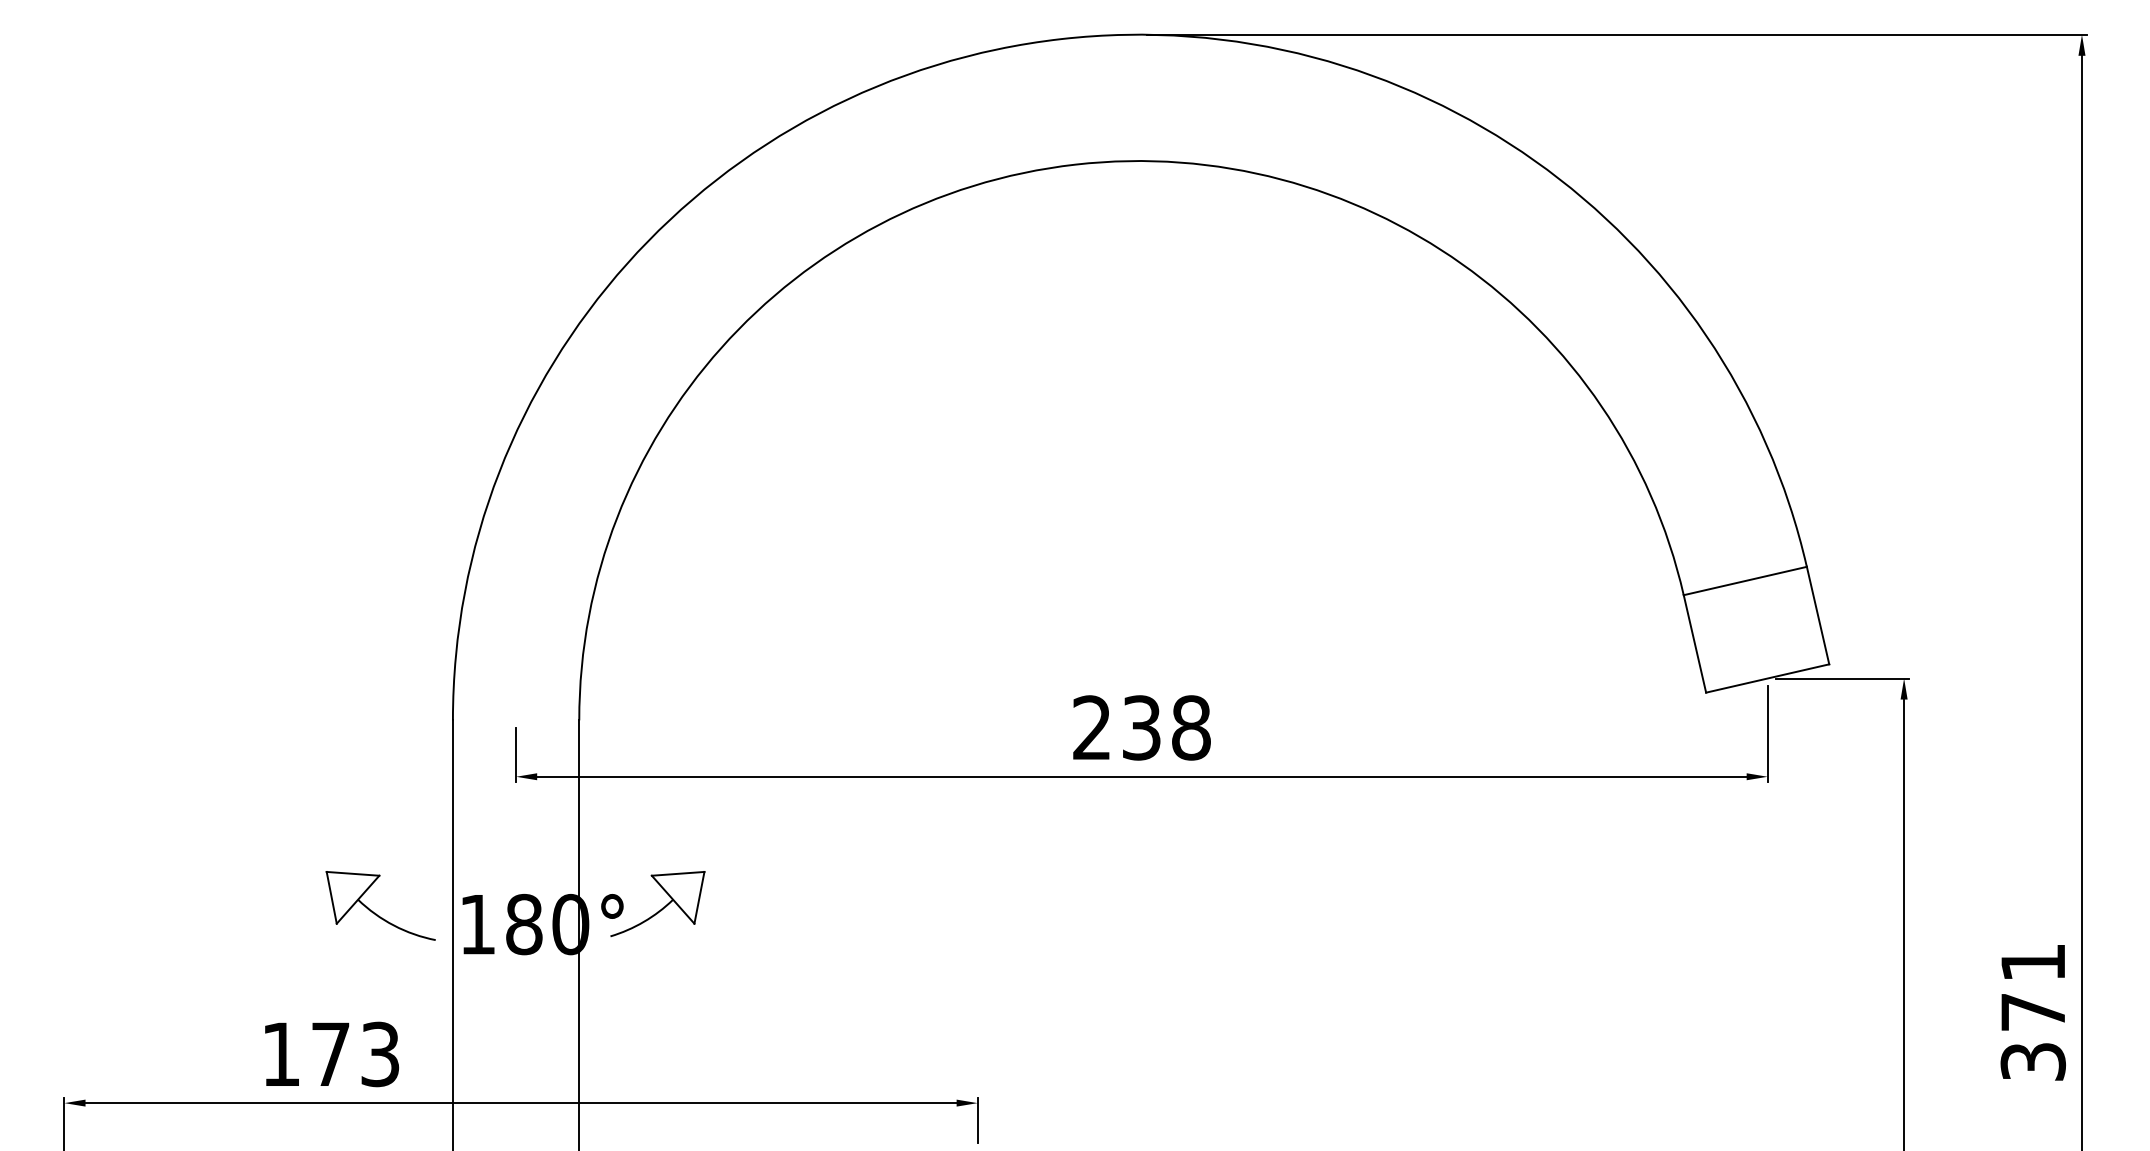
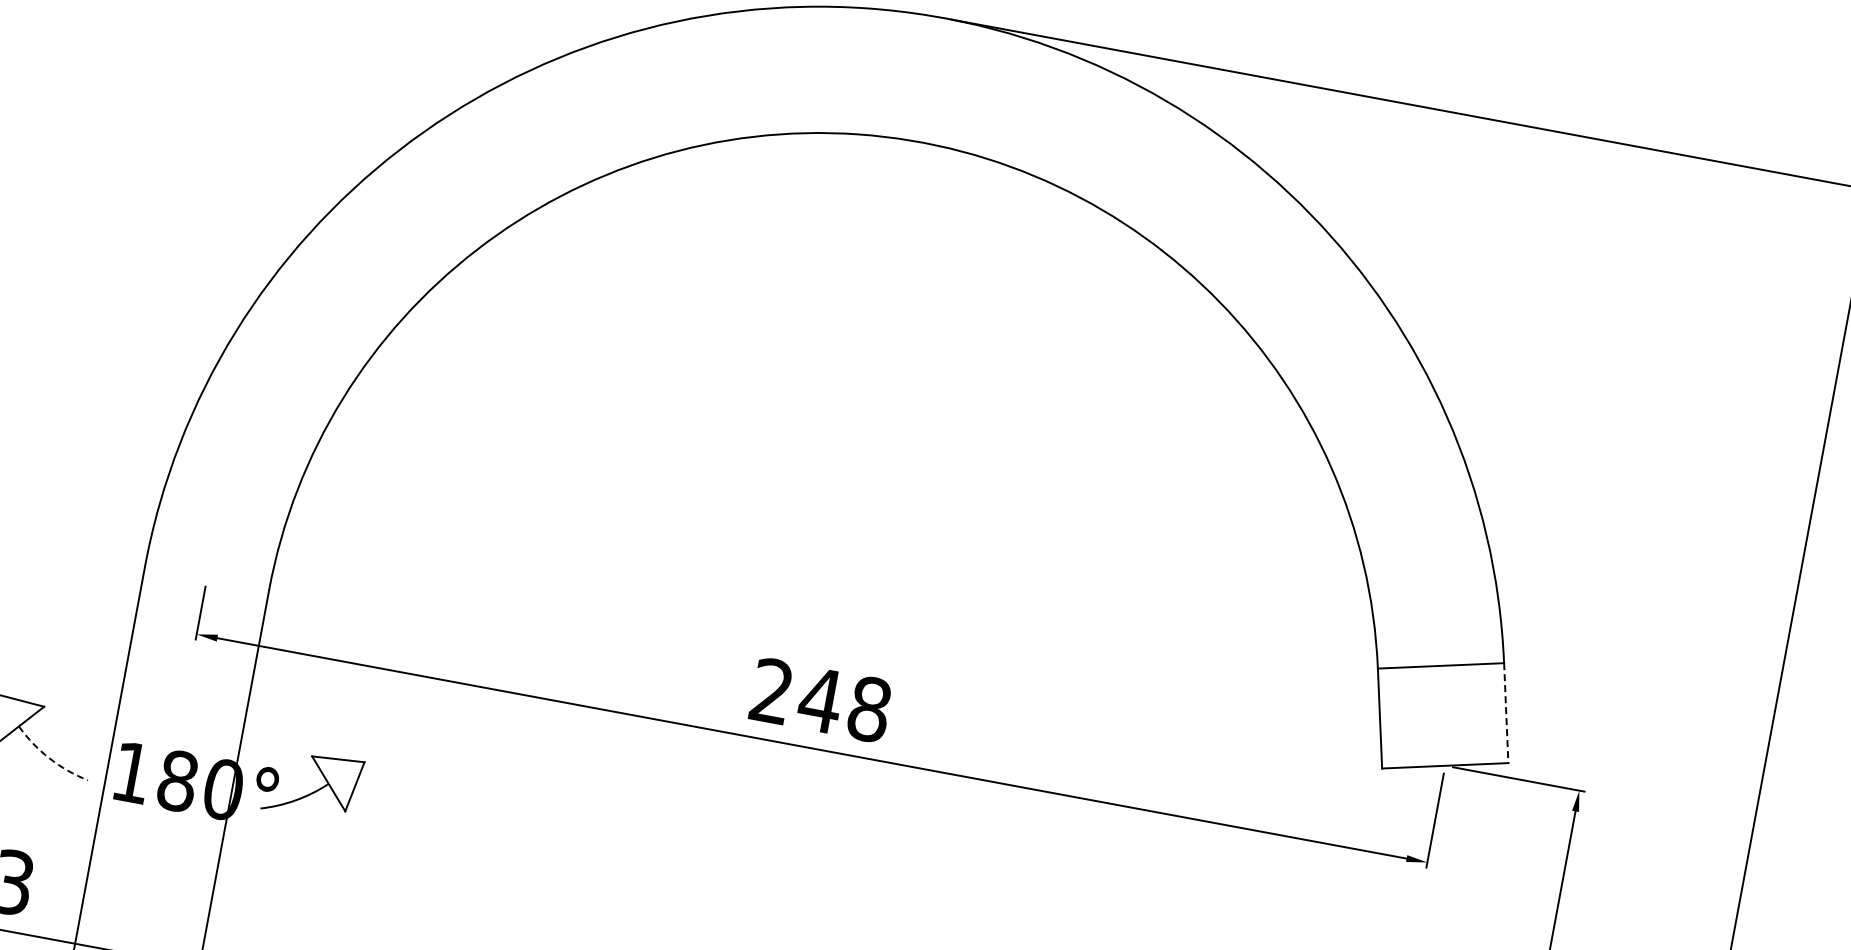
line: (1818, 616) -> (1506, 714), solid -> dashed
text: (1141, 727) -> (820, 699), 238 -> 248
arc: (393, 925) -> (49, 758), solid -> dashed

